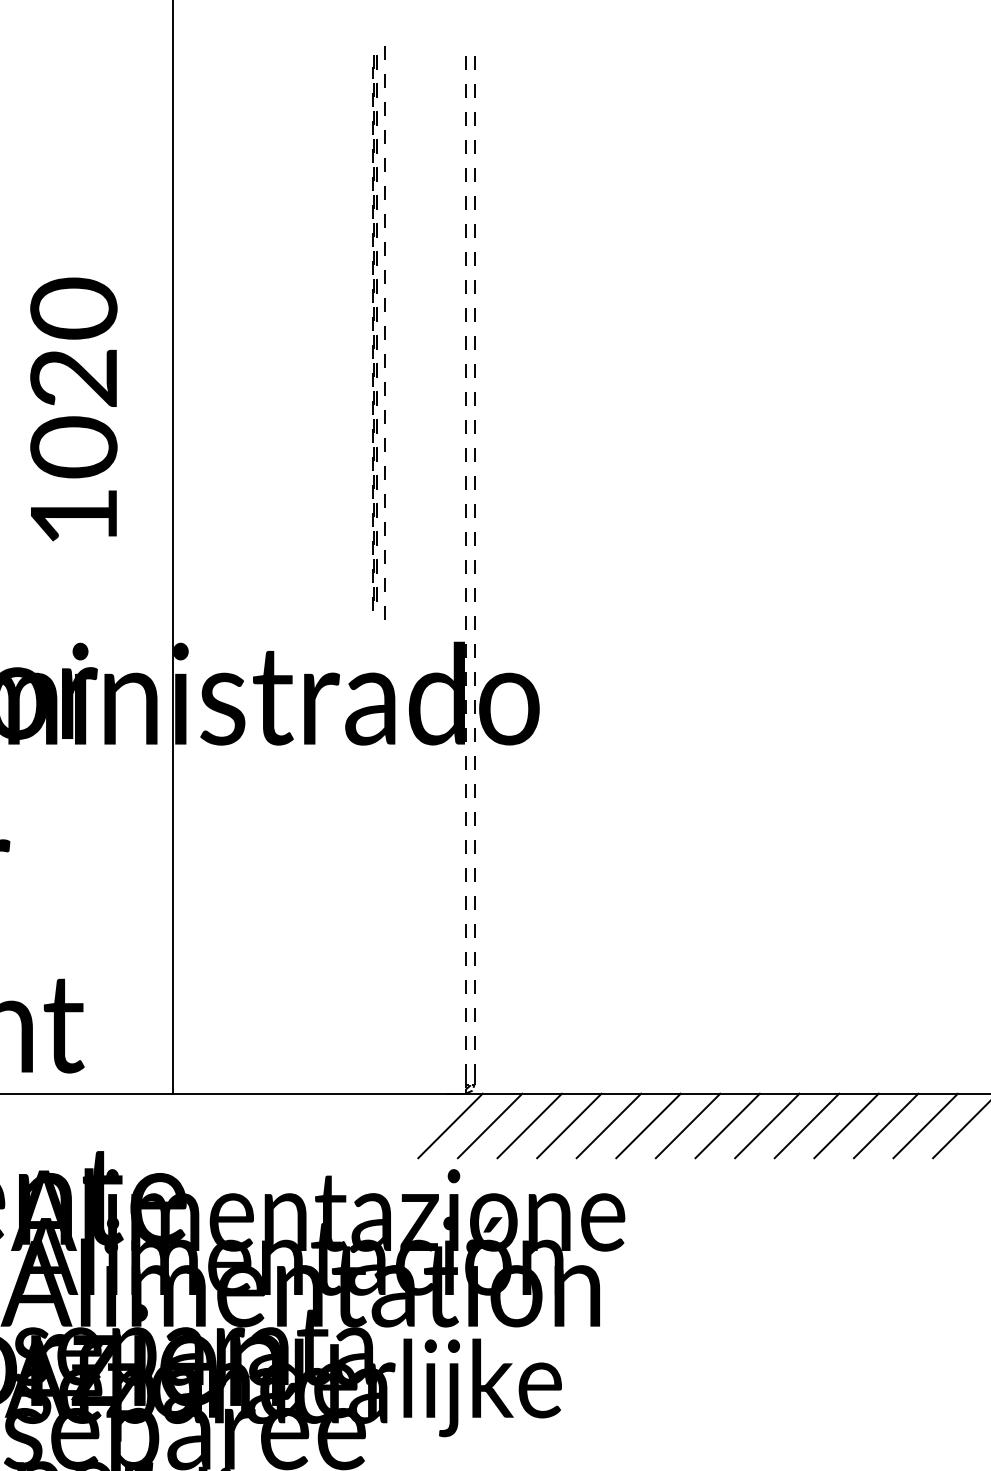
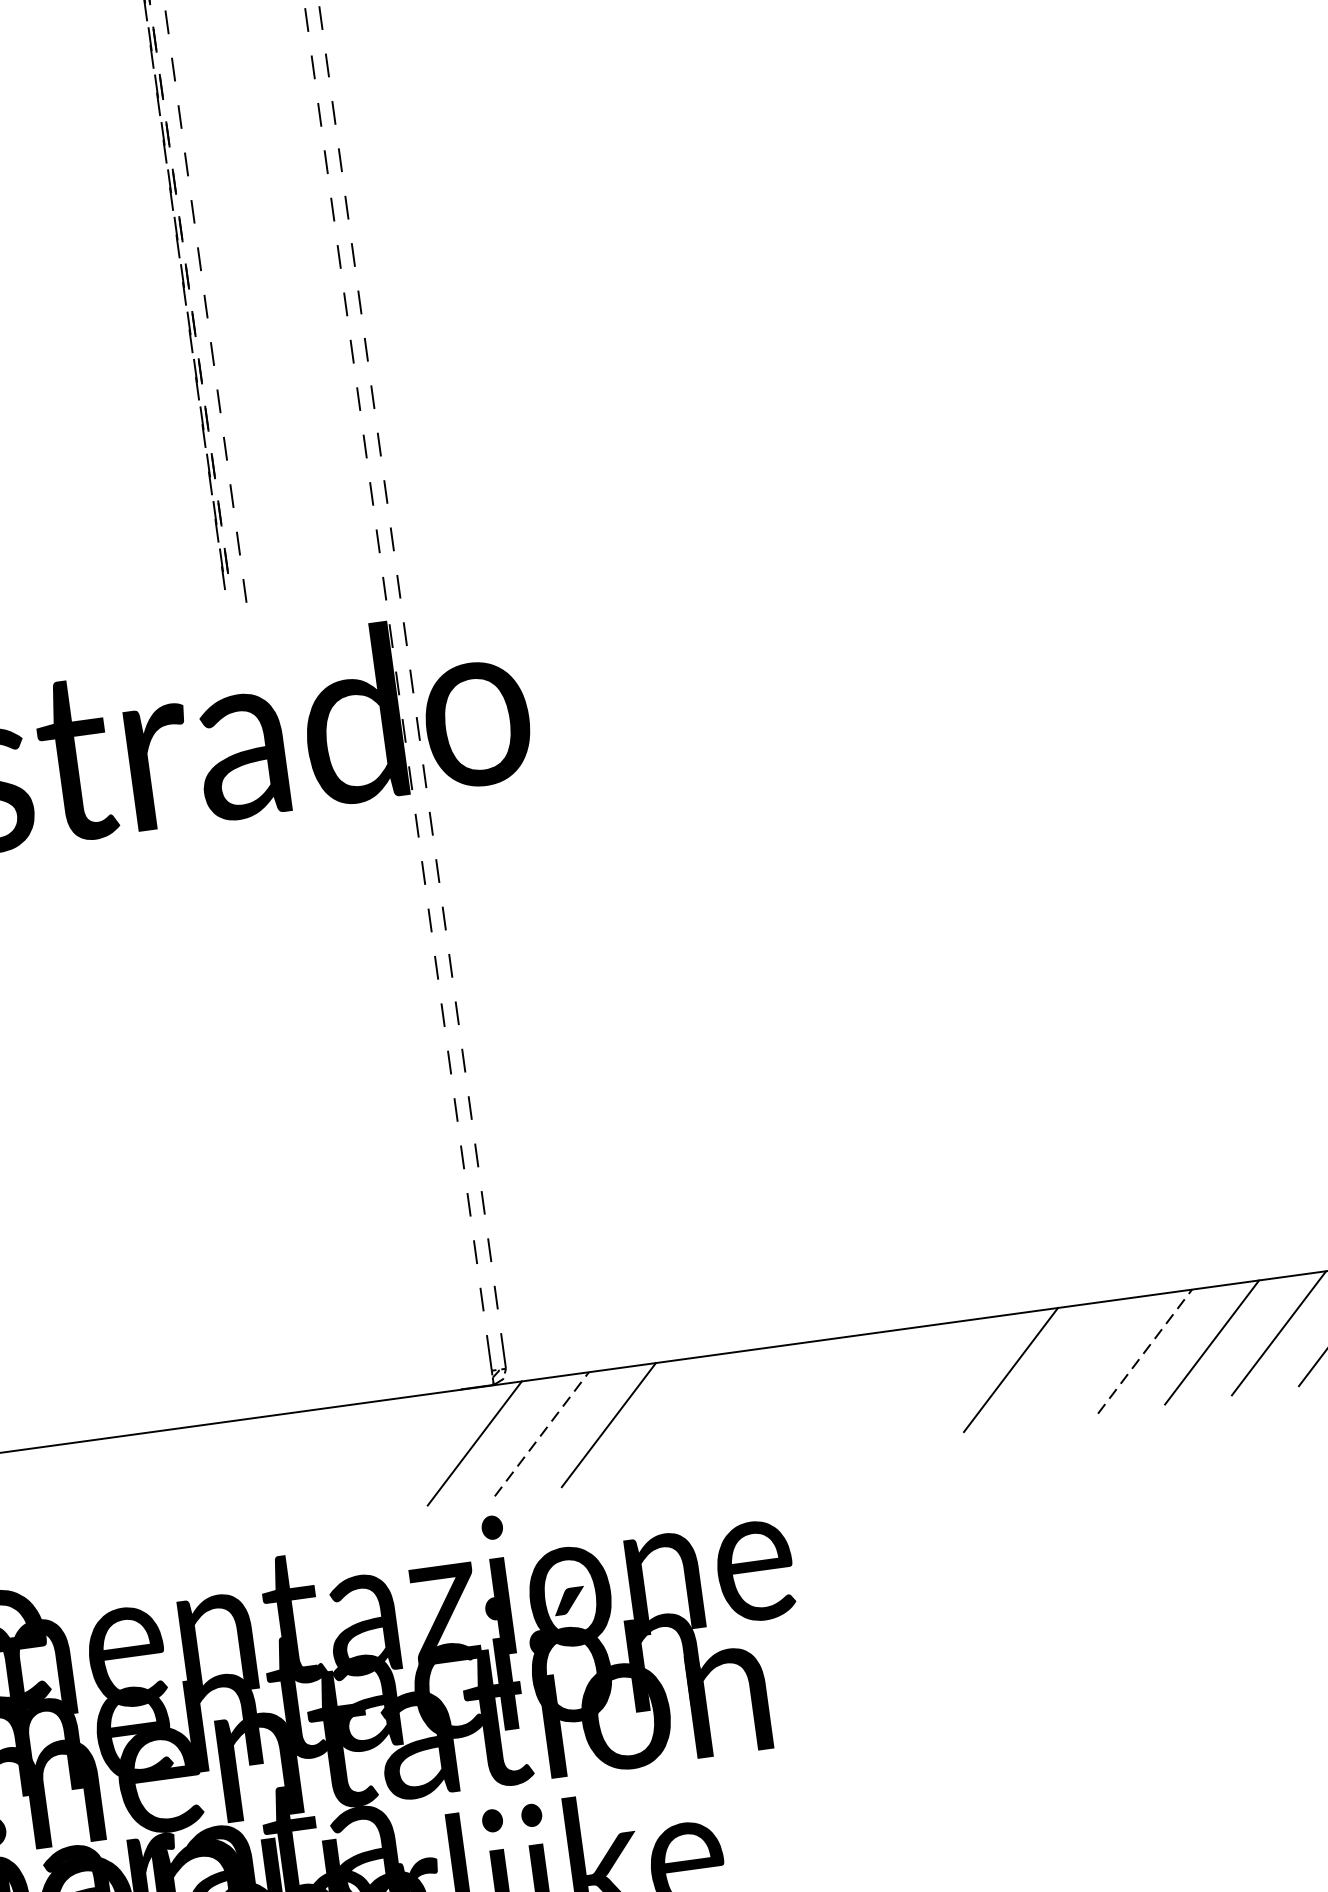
line: (490, 1125) -> (542, 1433), solid -> dashed
line: (569, 1125) -> (676, 1415), removed
line: (608, 1125) -> (742, 1406), removed
line: (648, 1125) -> (809, 1396), removed
line: (687, 1125) -> (875, 1387), removed
line: (727, 1125) -> (943, 1378), removed
line: (806, 1125) -> (1077, 1360), removed
line: (846, 1125) -> (1144, 1350), solid -> dashed

